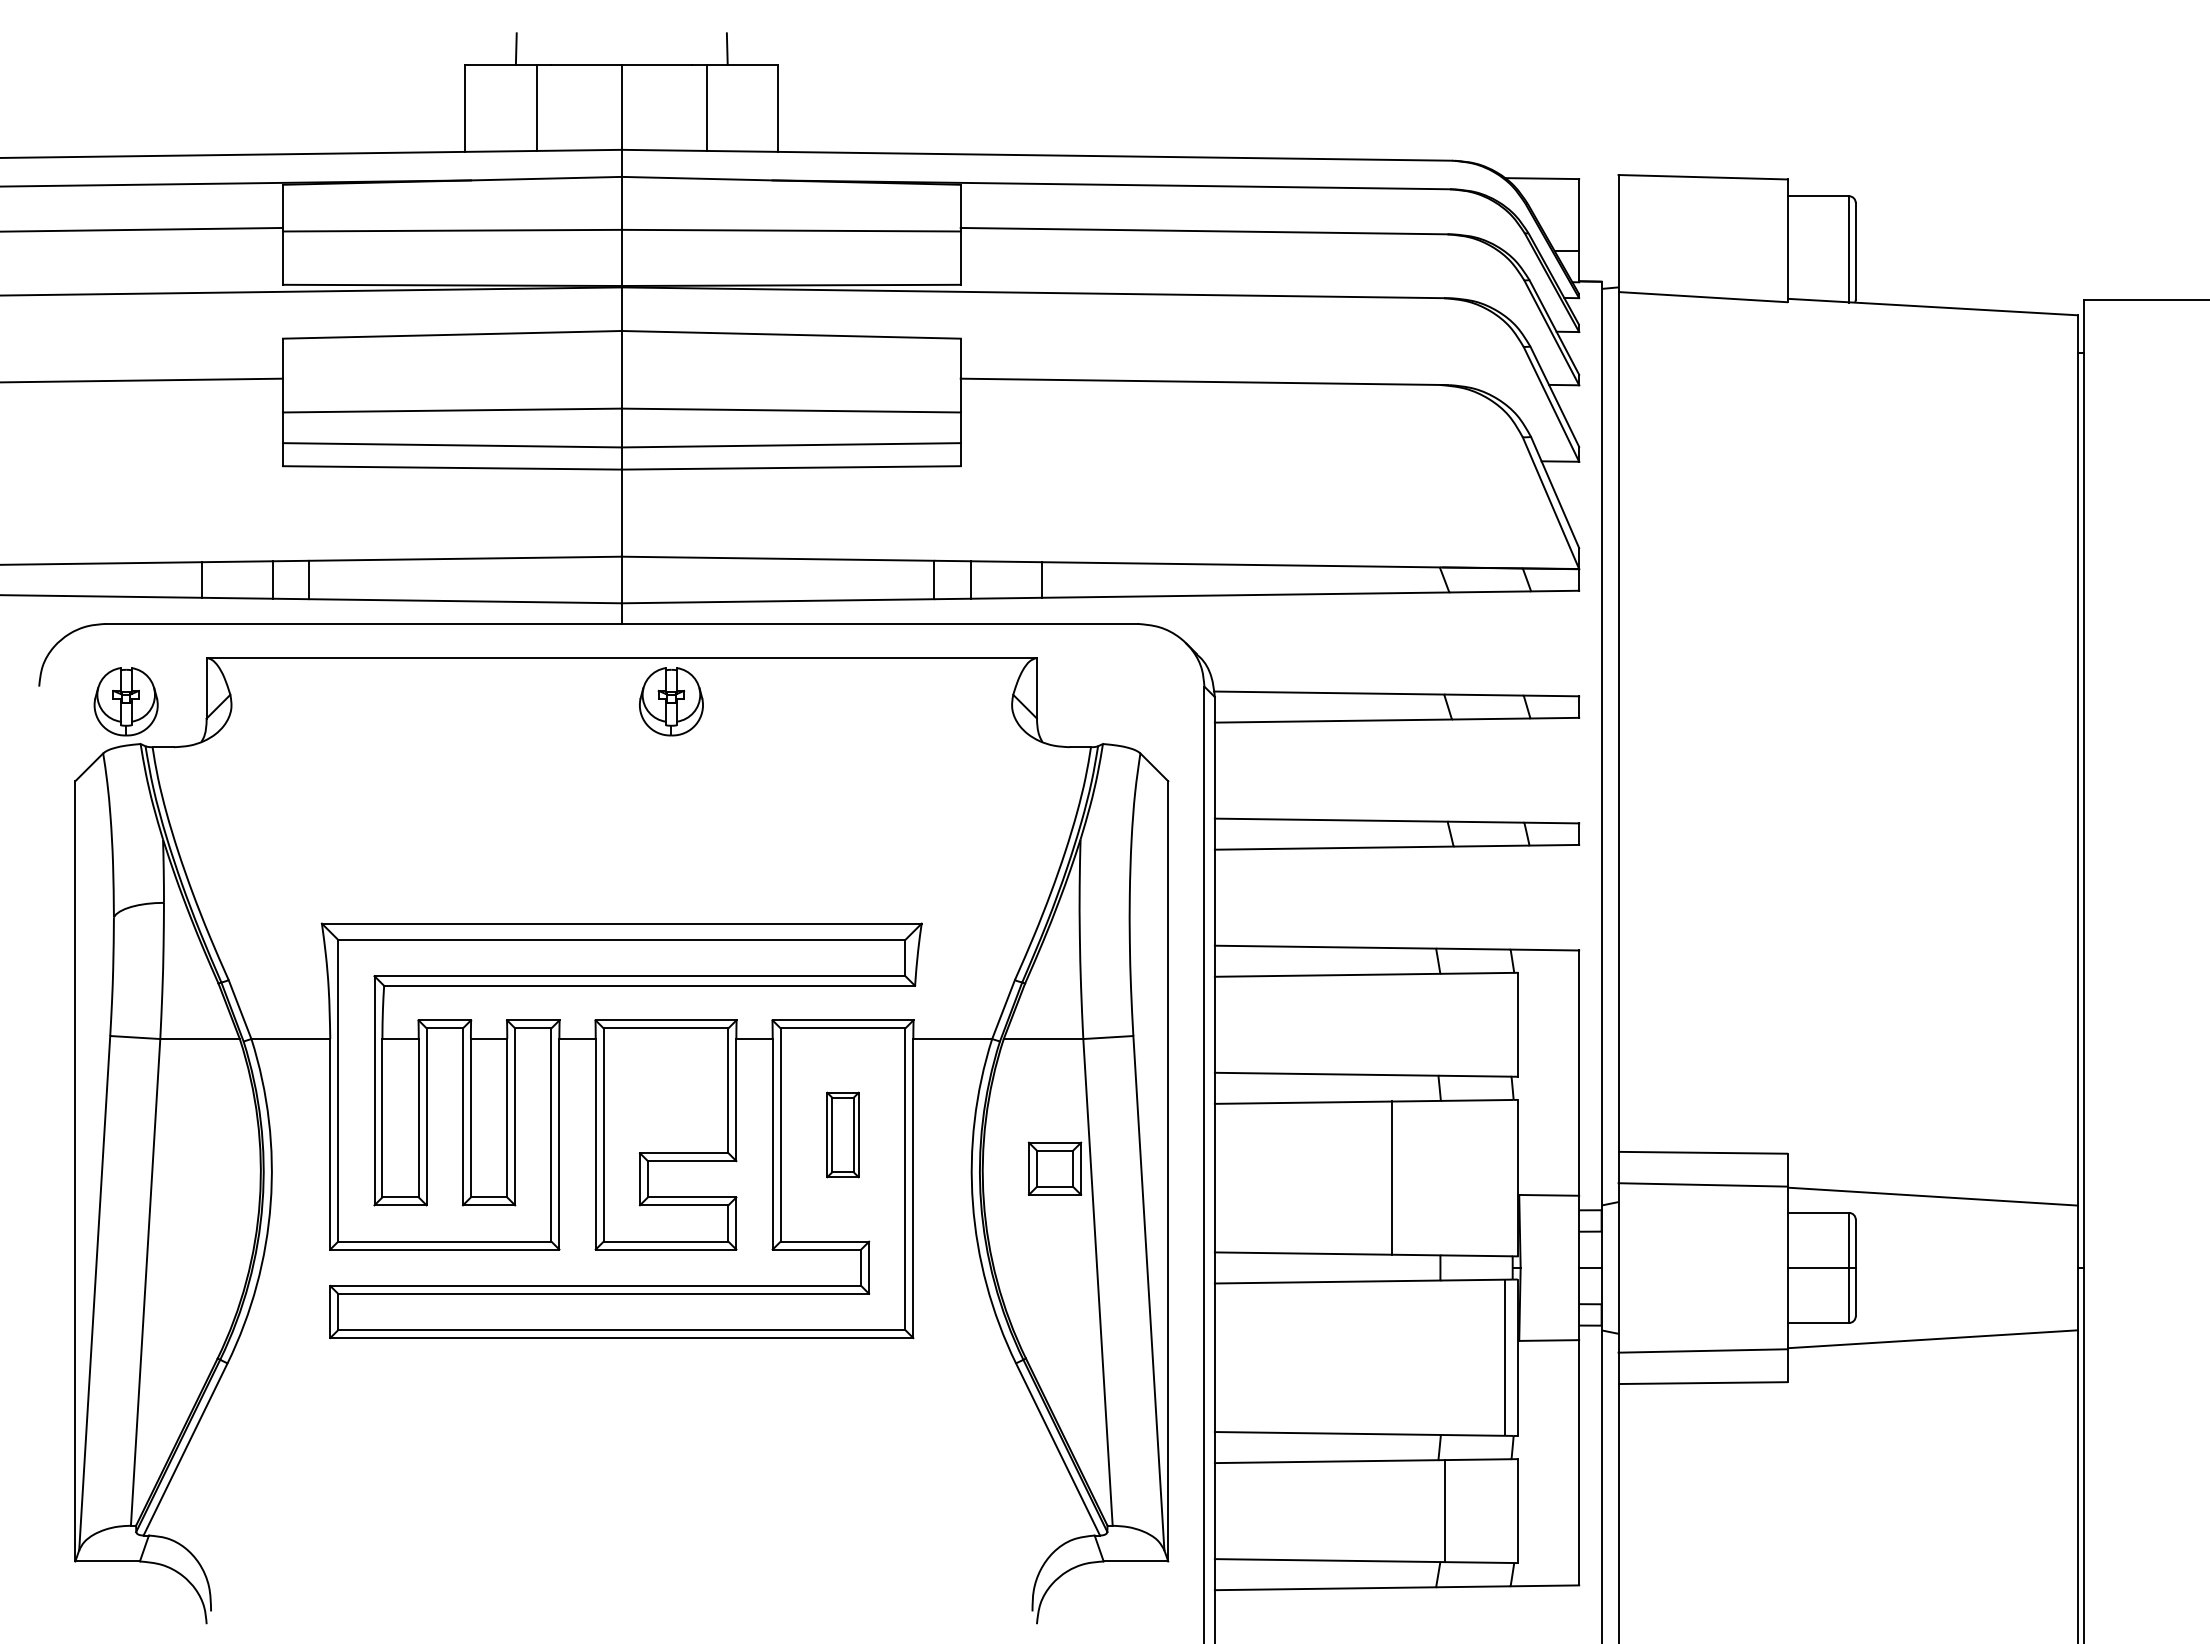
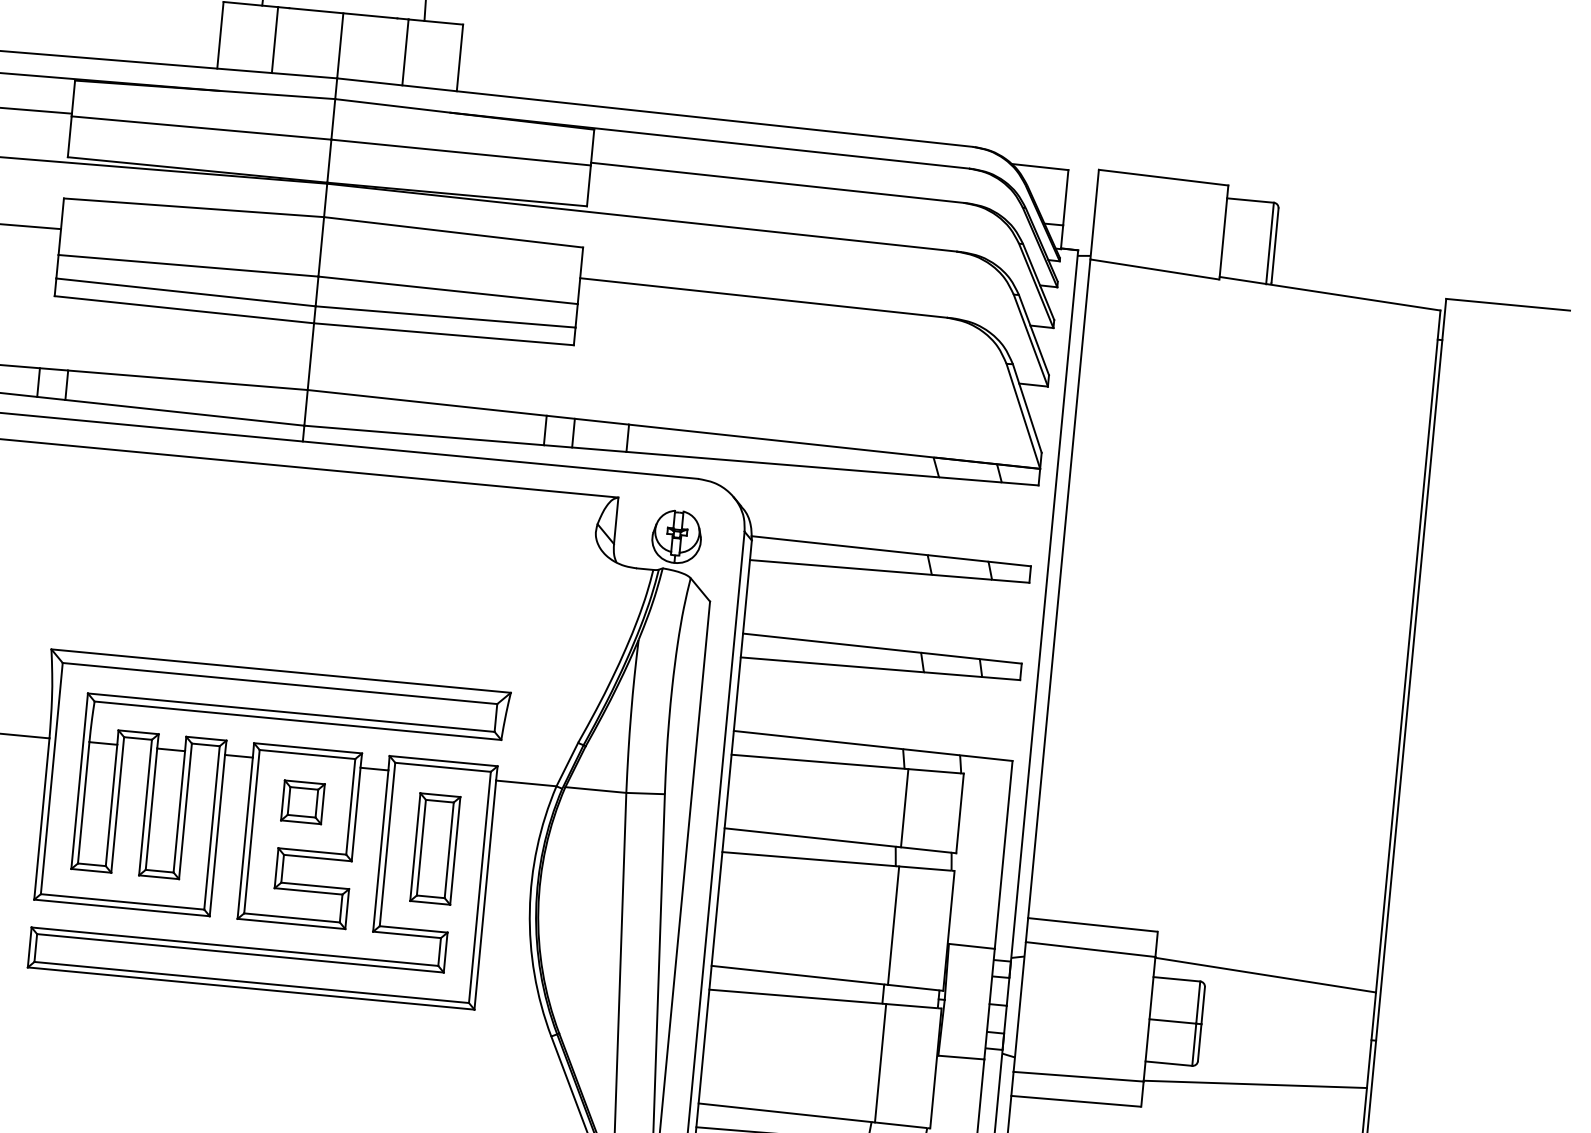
part: (671, 701) -> (676, 536), moved
line: (1445, 1024) -> (904, 807), added
part: (842, 1134) -> (434, 848), size x1.67
part: (1054, 1168) -> (302, 802), moved
line: (1392, 1177) -> (893, 925), moved
line: (1505, 1357) -> (880, 1063), moved

